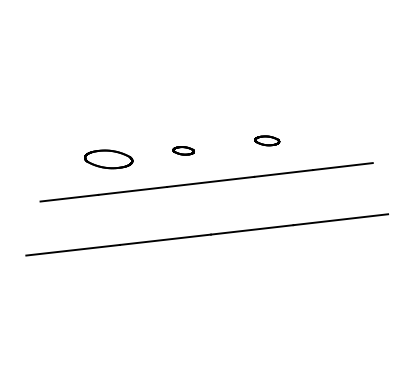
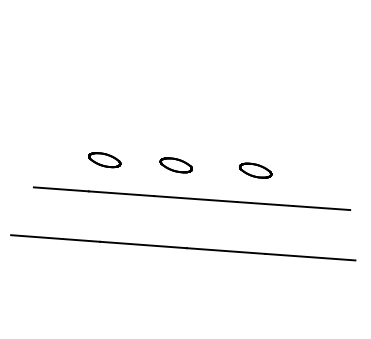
part: (267, 140) -> (256, 170), size x1.43
part: (183, 150) -> (176, 165), size x1.67
part: (108, 159) -> (104, 160), size x0.71

